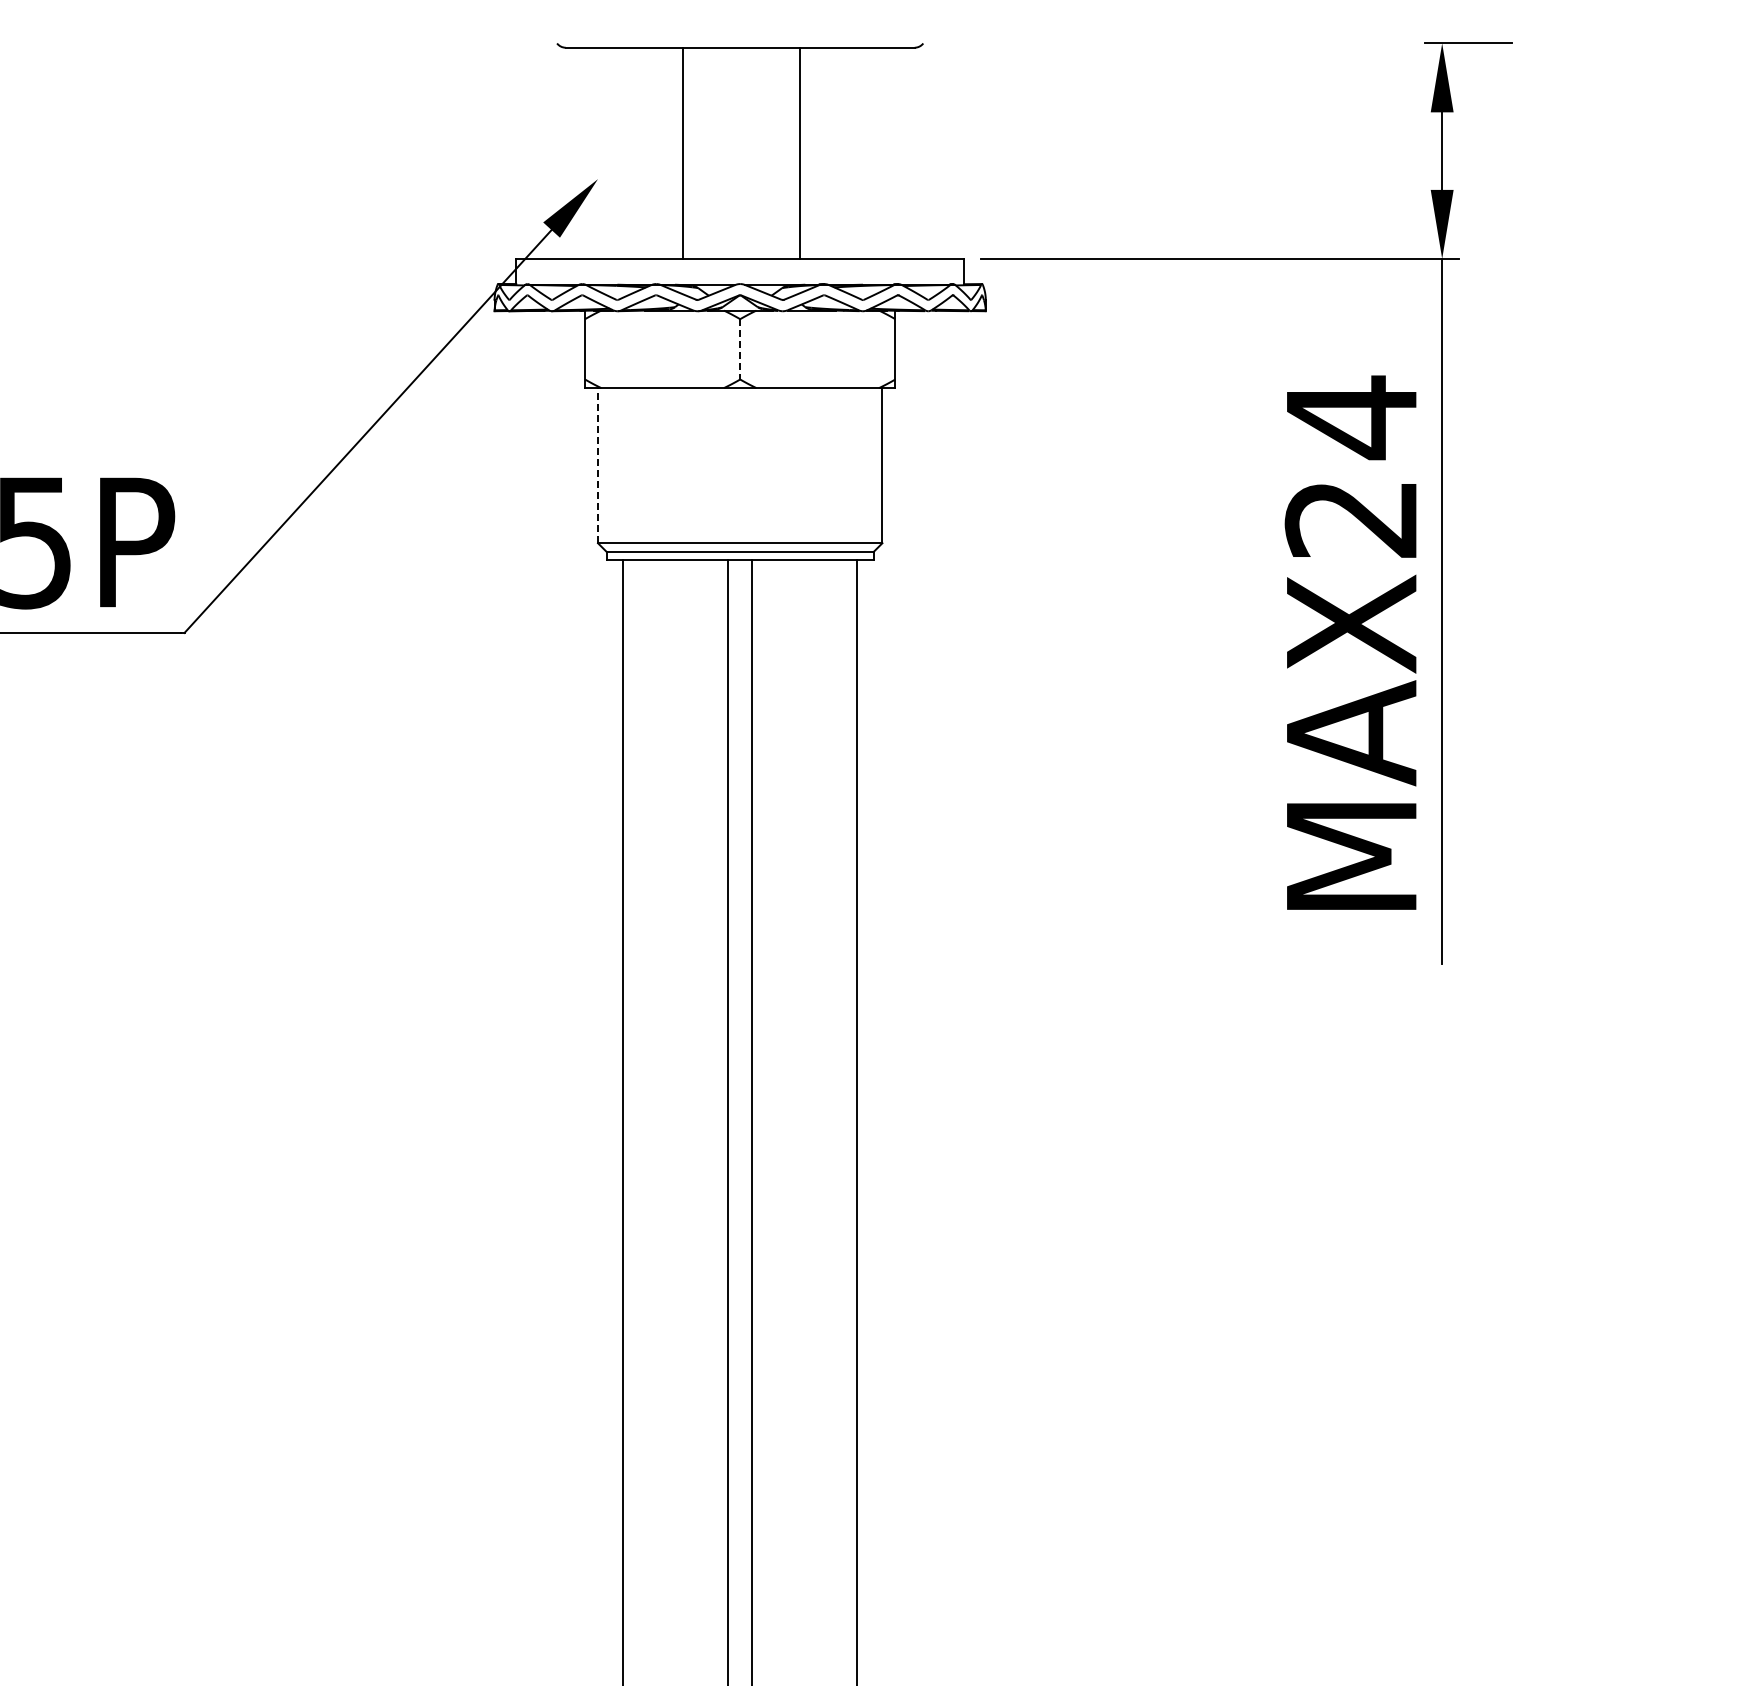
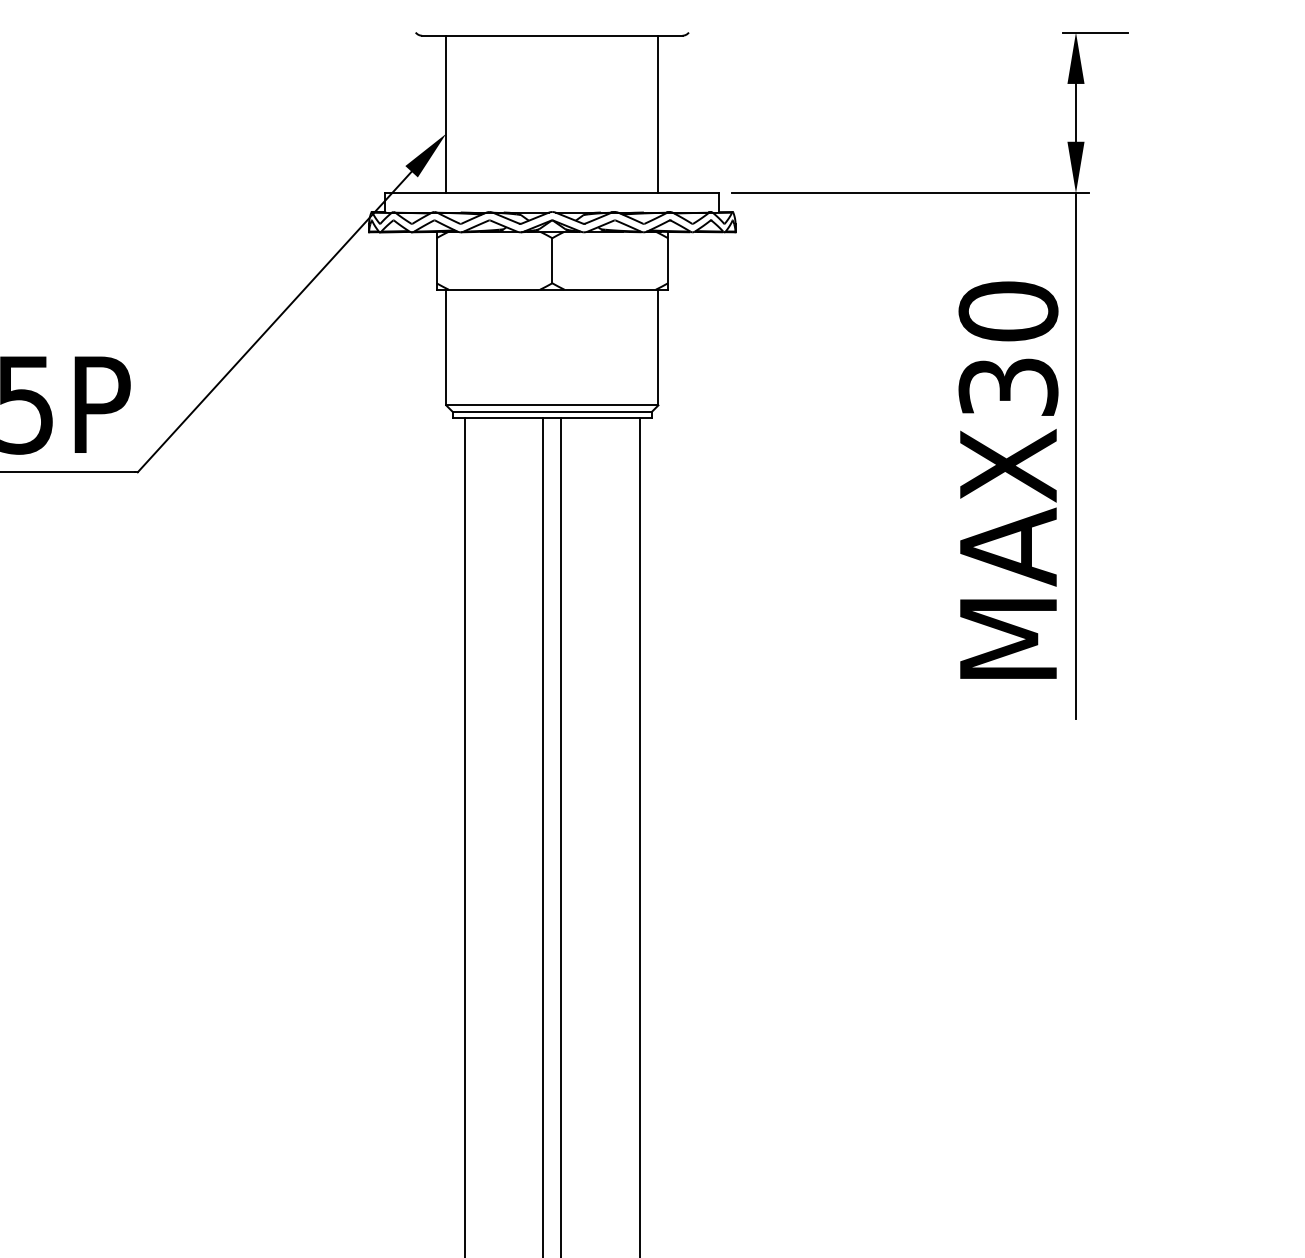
line: (683, 152) -> (446, 113), moved
line: (800, 152) -> (658, 113), moved
line: (740, 349) -> (552, 260), dashed -> solid
line: (598, 465) -> (446, 347), dashed -> solid
text: (1351, 466) -> (1008, 348), MAX24 -> MAX30

